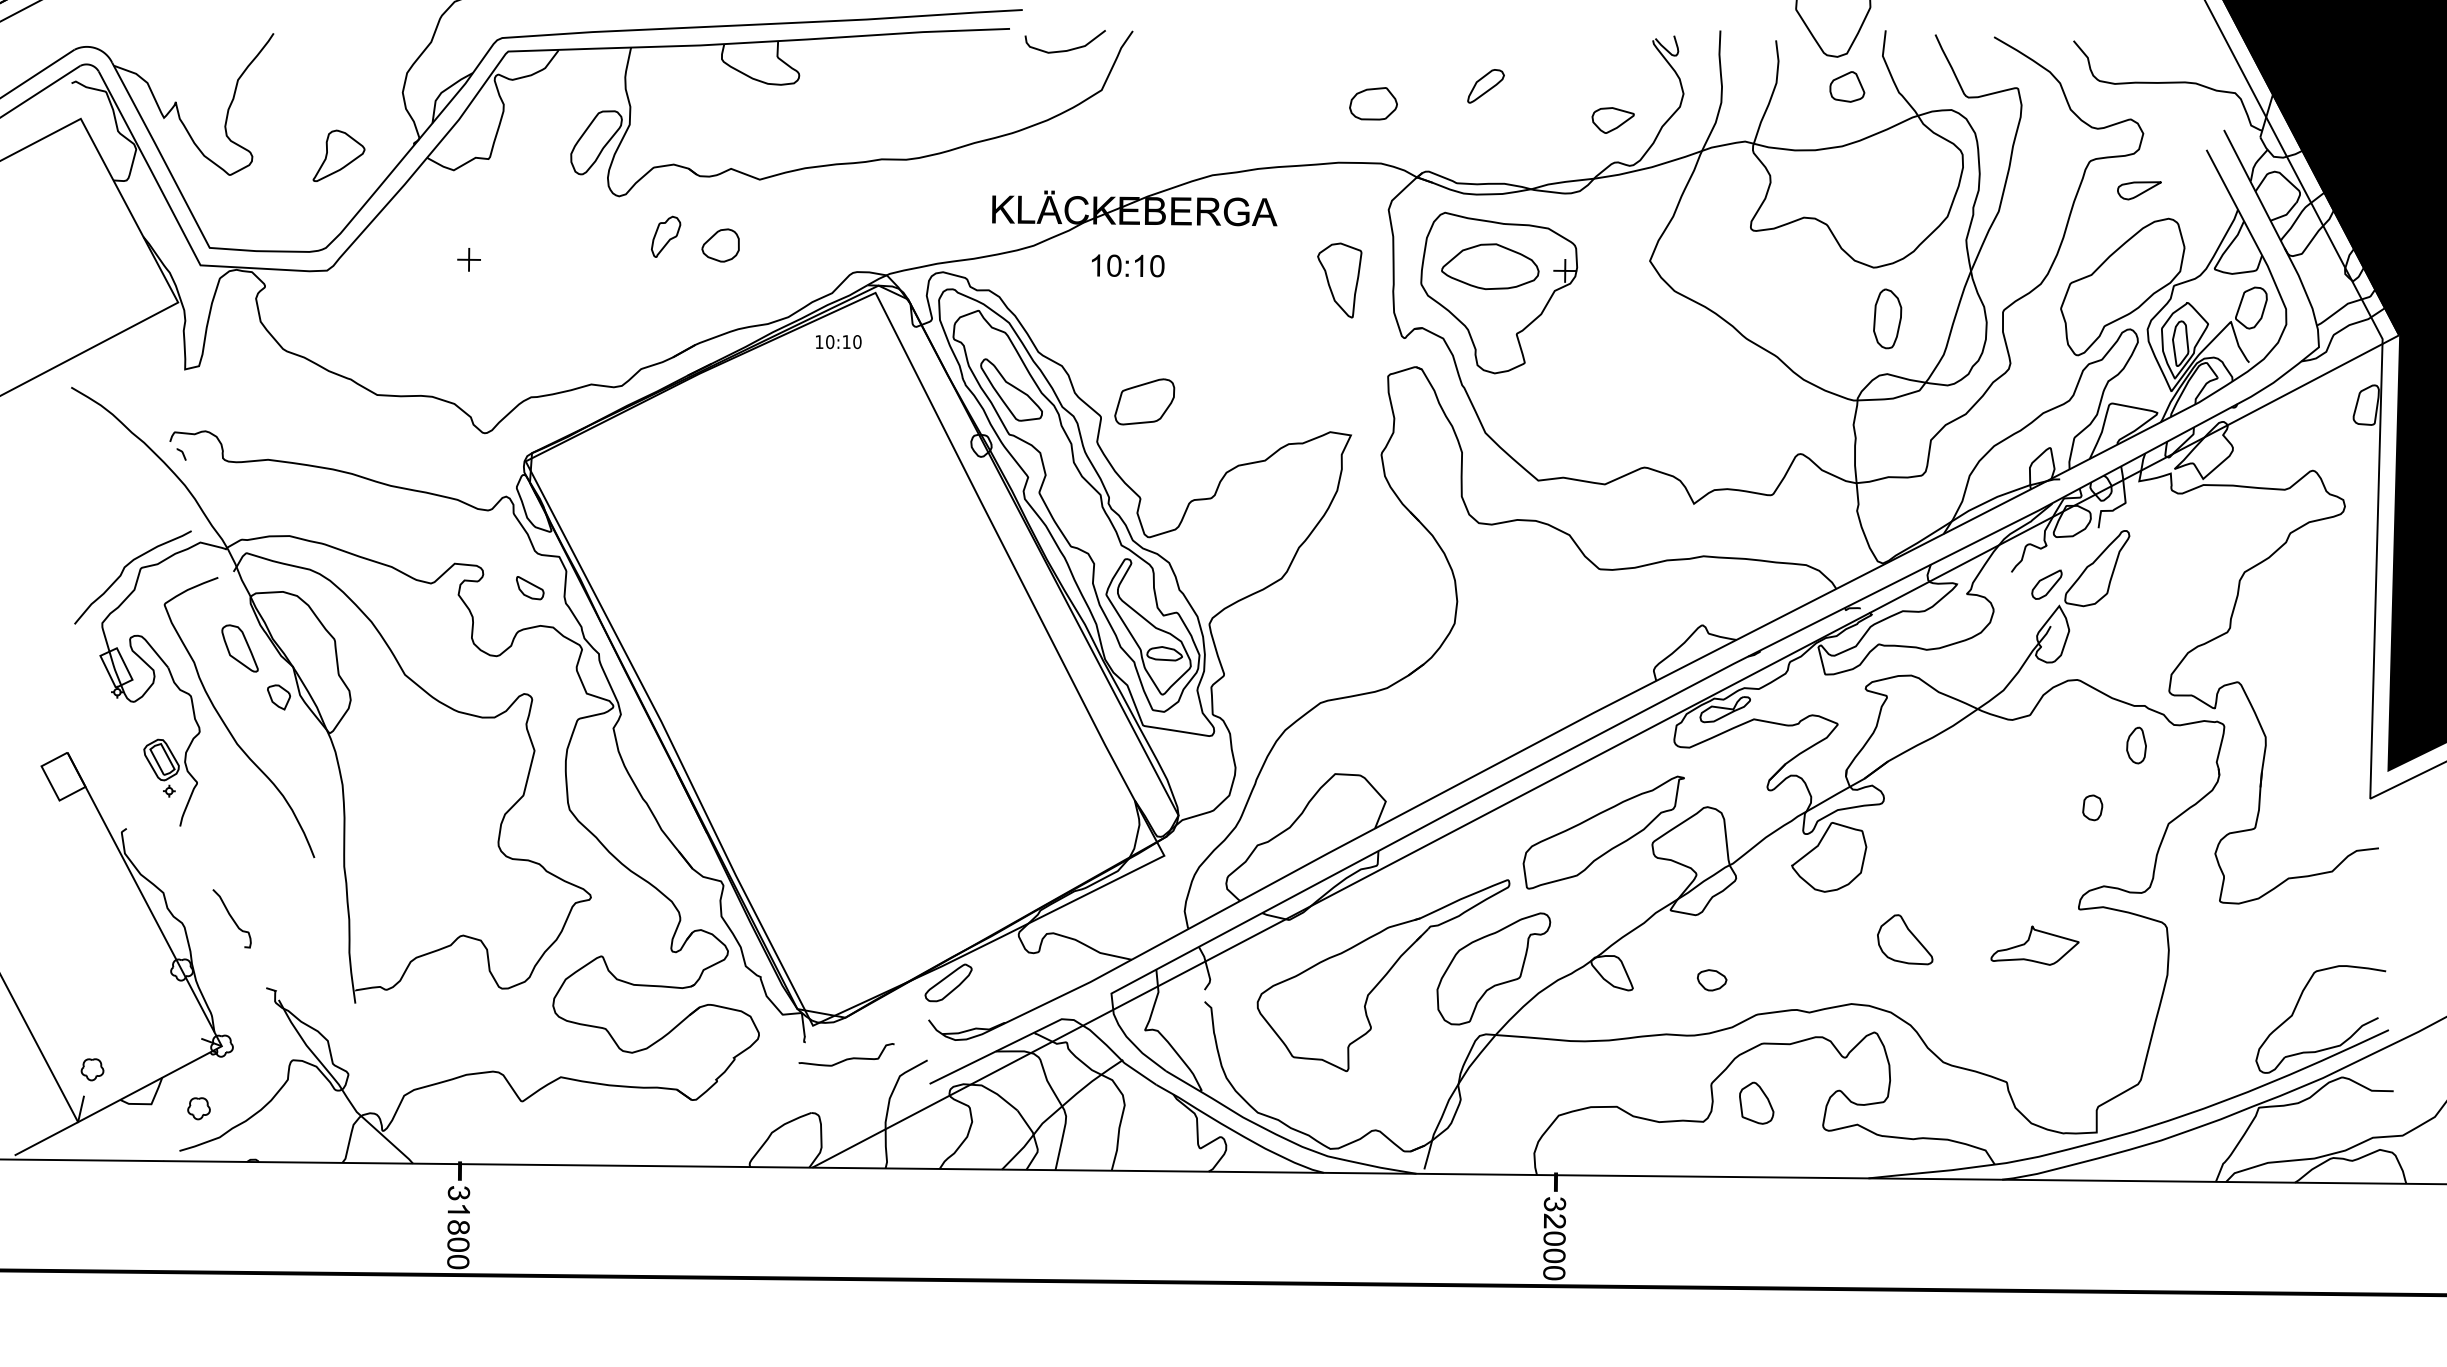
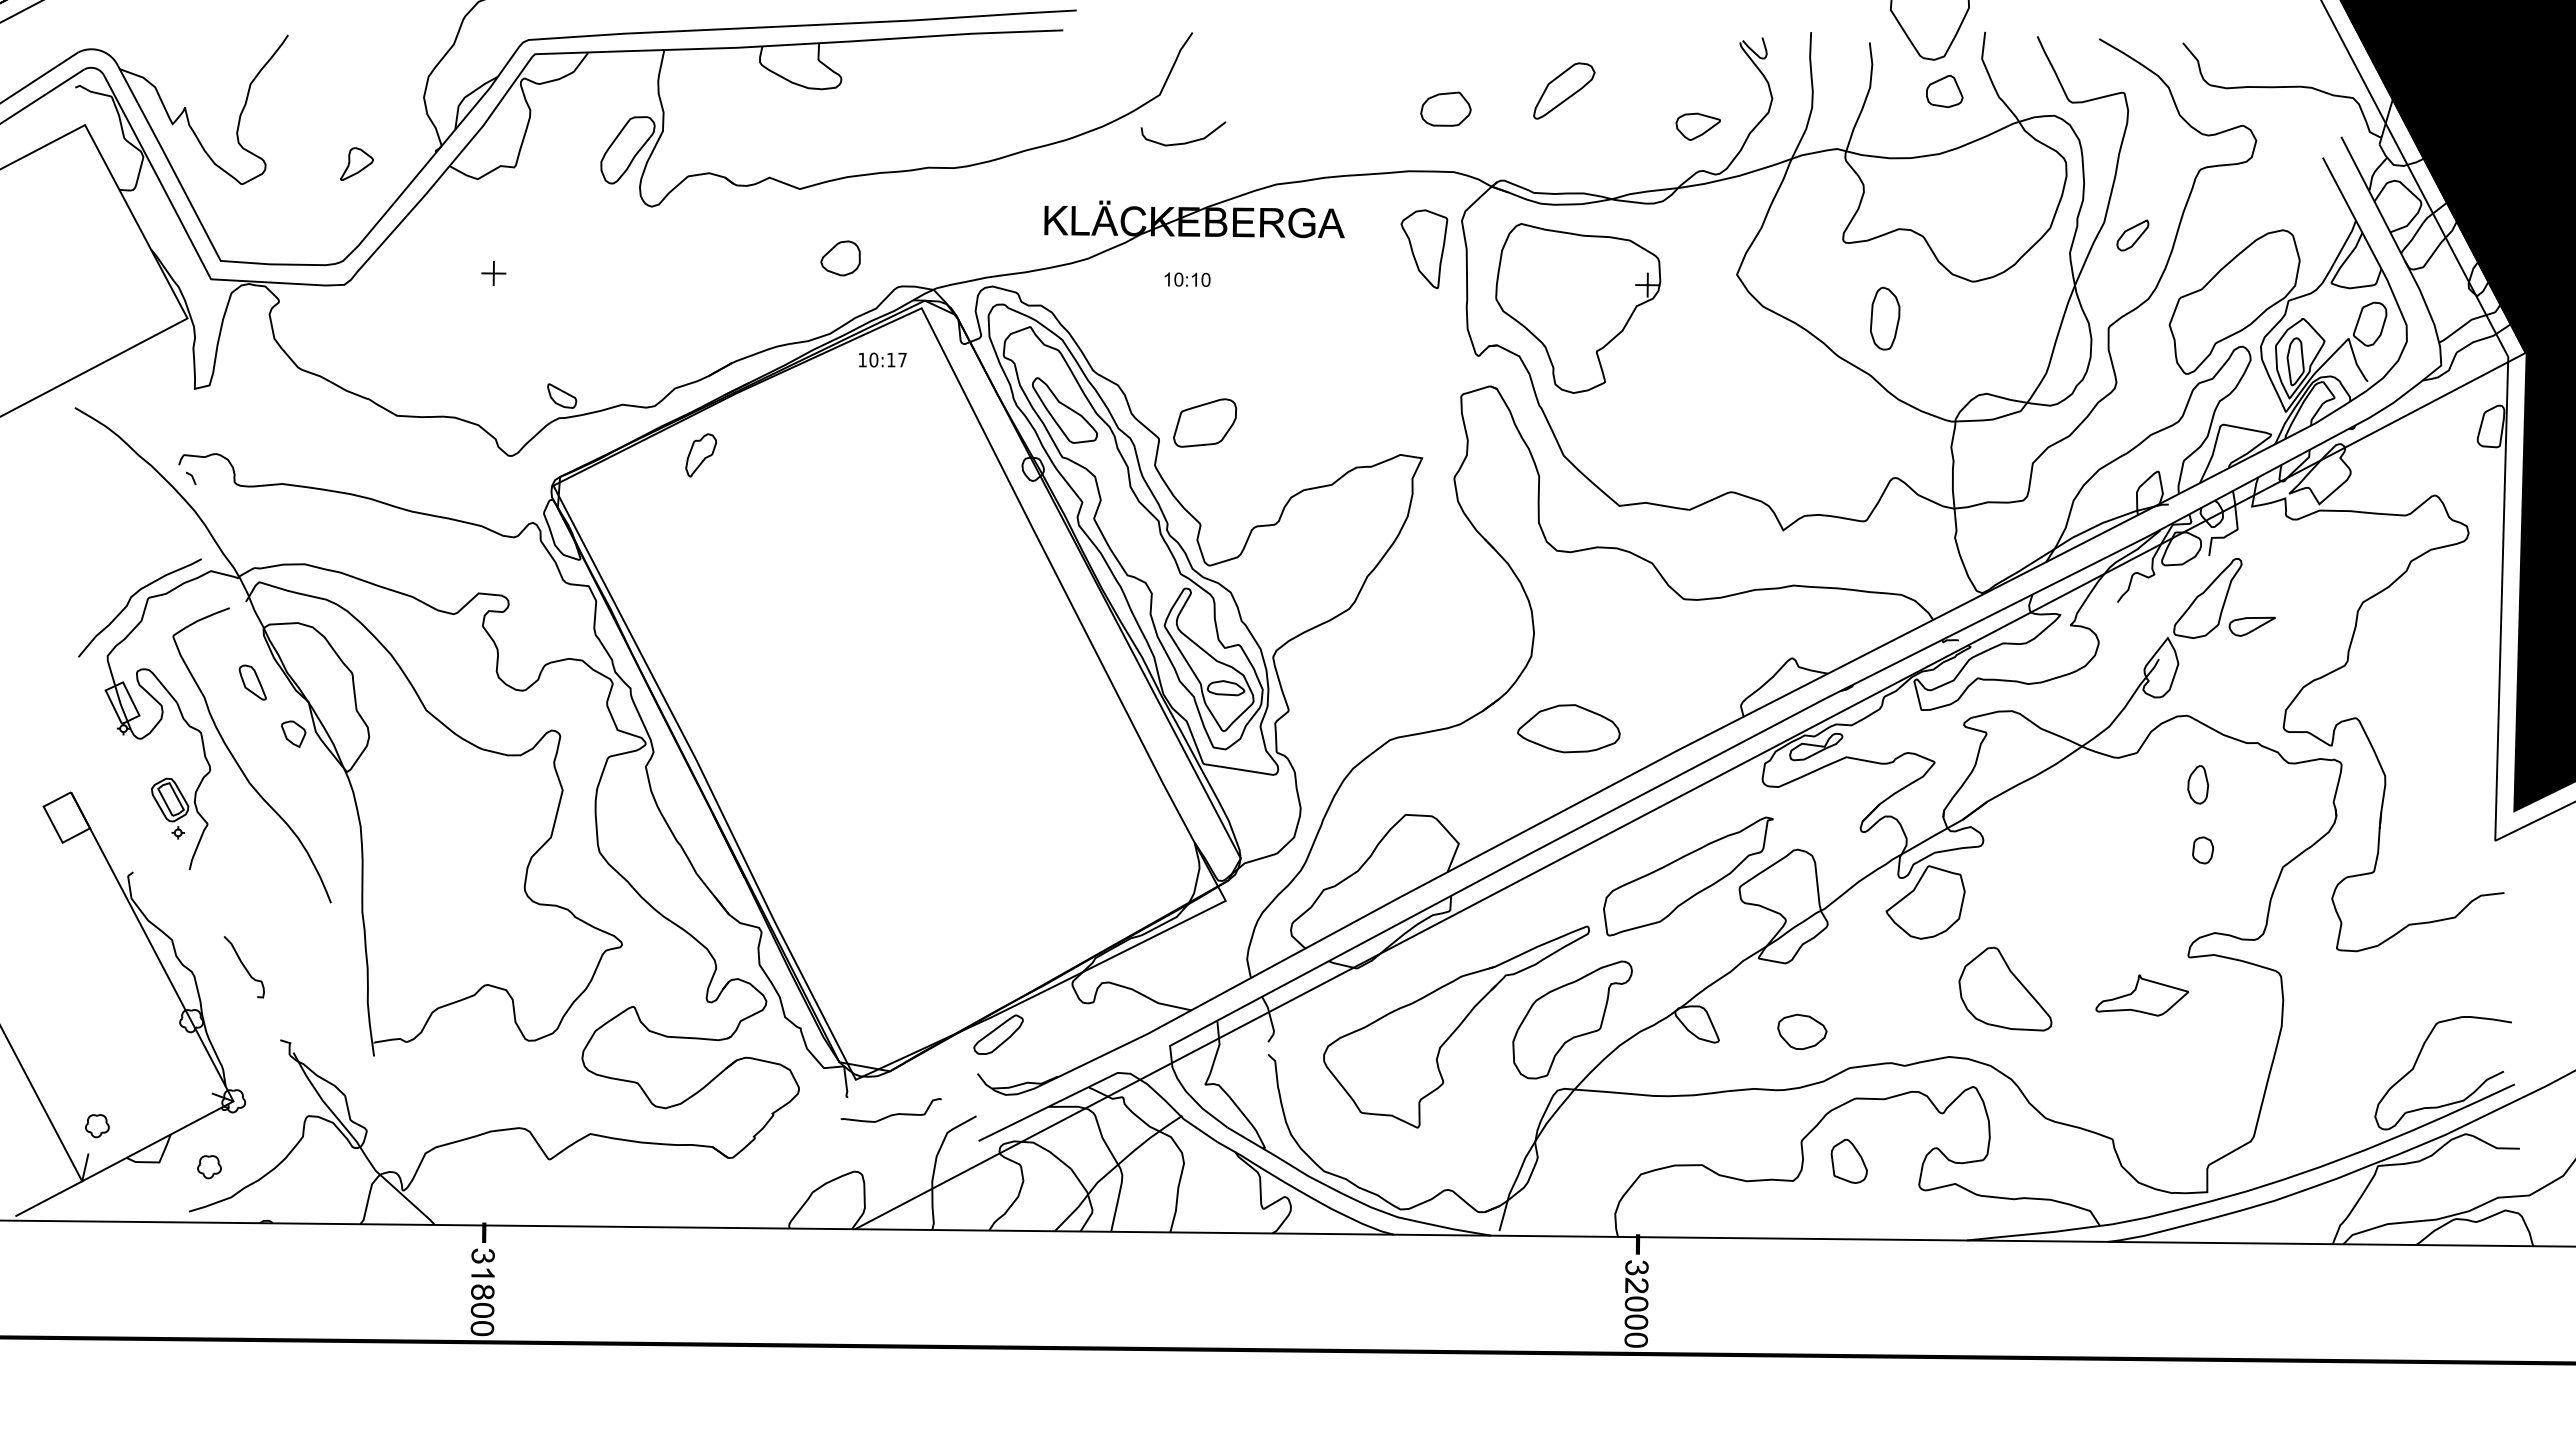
curve: (1065, 49) -> (1183, 142), moved
part: (1486, 86) -> (1564, 90), size x1.6
part: (338, 155) -> (356, 163), size x0.6
part: (2138, 190) -> (2251, 626), moved
part: (666, 237) -> (701, 455), moved
part: (720, 245) -> (840, 258), moved
part: (1128, 265) -> (1187, 279), size x0.6
part: (1489, 266) -> (1568, 728), moved
part: (1339, 280) -> (1424, 249), moved
part: (1887, 318) -> (1884, 318), moved
text: (857, 341) -> (902, 359), 10:10 -> 10:17
part: (2046, 584) -> (2132, 235), moved
part: (530, 587) -> (562, 395), moved
part: (239, 648) -> (252, 682), size x0.7
part: (2136, 745) -> (2198, 784), moved
part: (1905, 939) -> (2005, 989), size x1.6
part: (1712, 979) -> (1802, 1031), size x1.6

